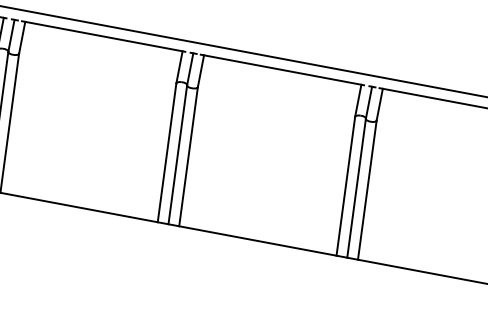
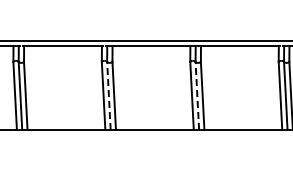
line: (177, 153) -> (108, 95), solid -> dashed
line: (357, 187) -> (197, 95), solid -> dashed

